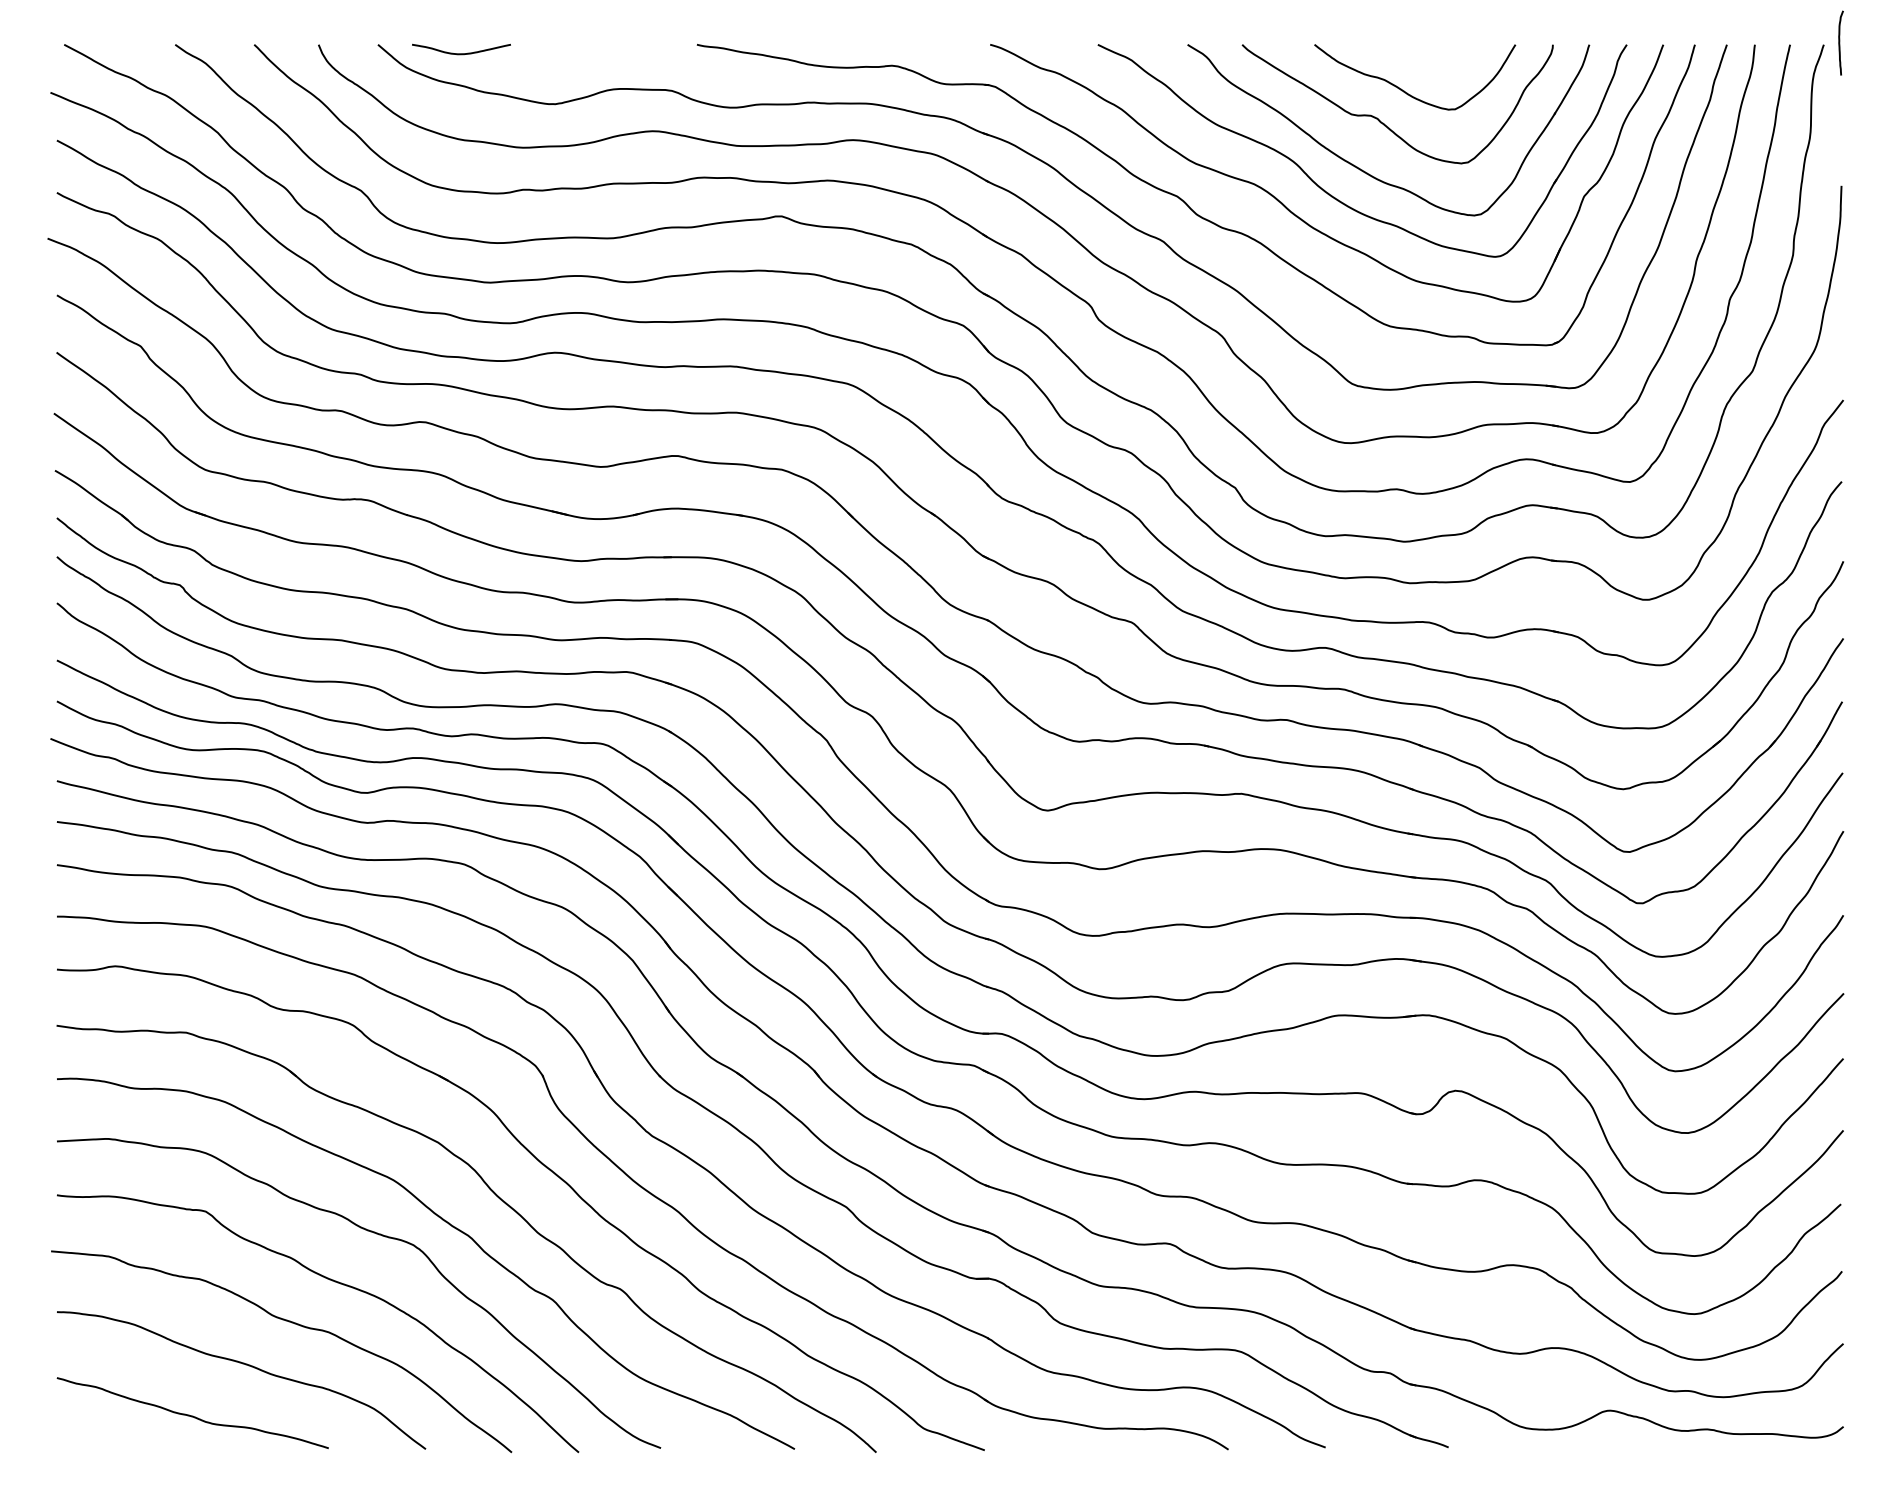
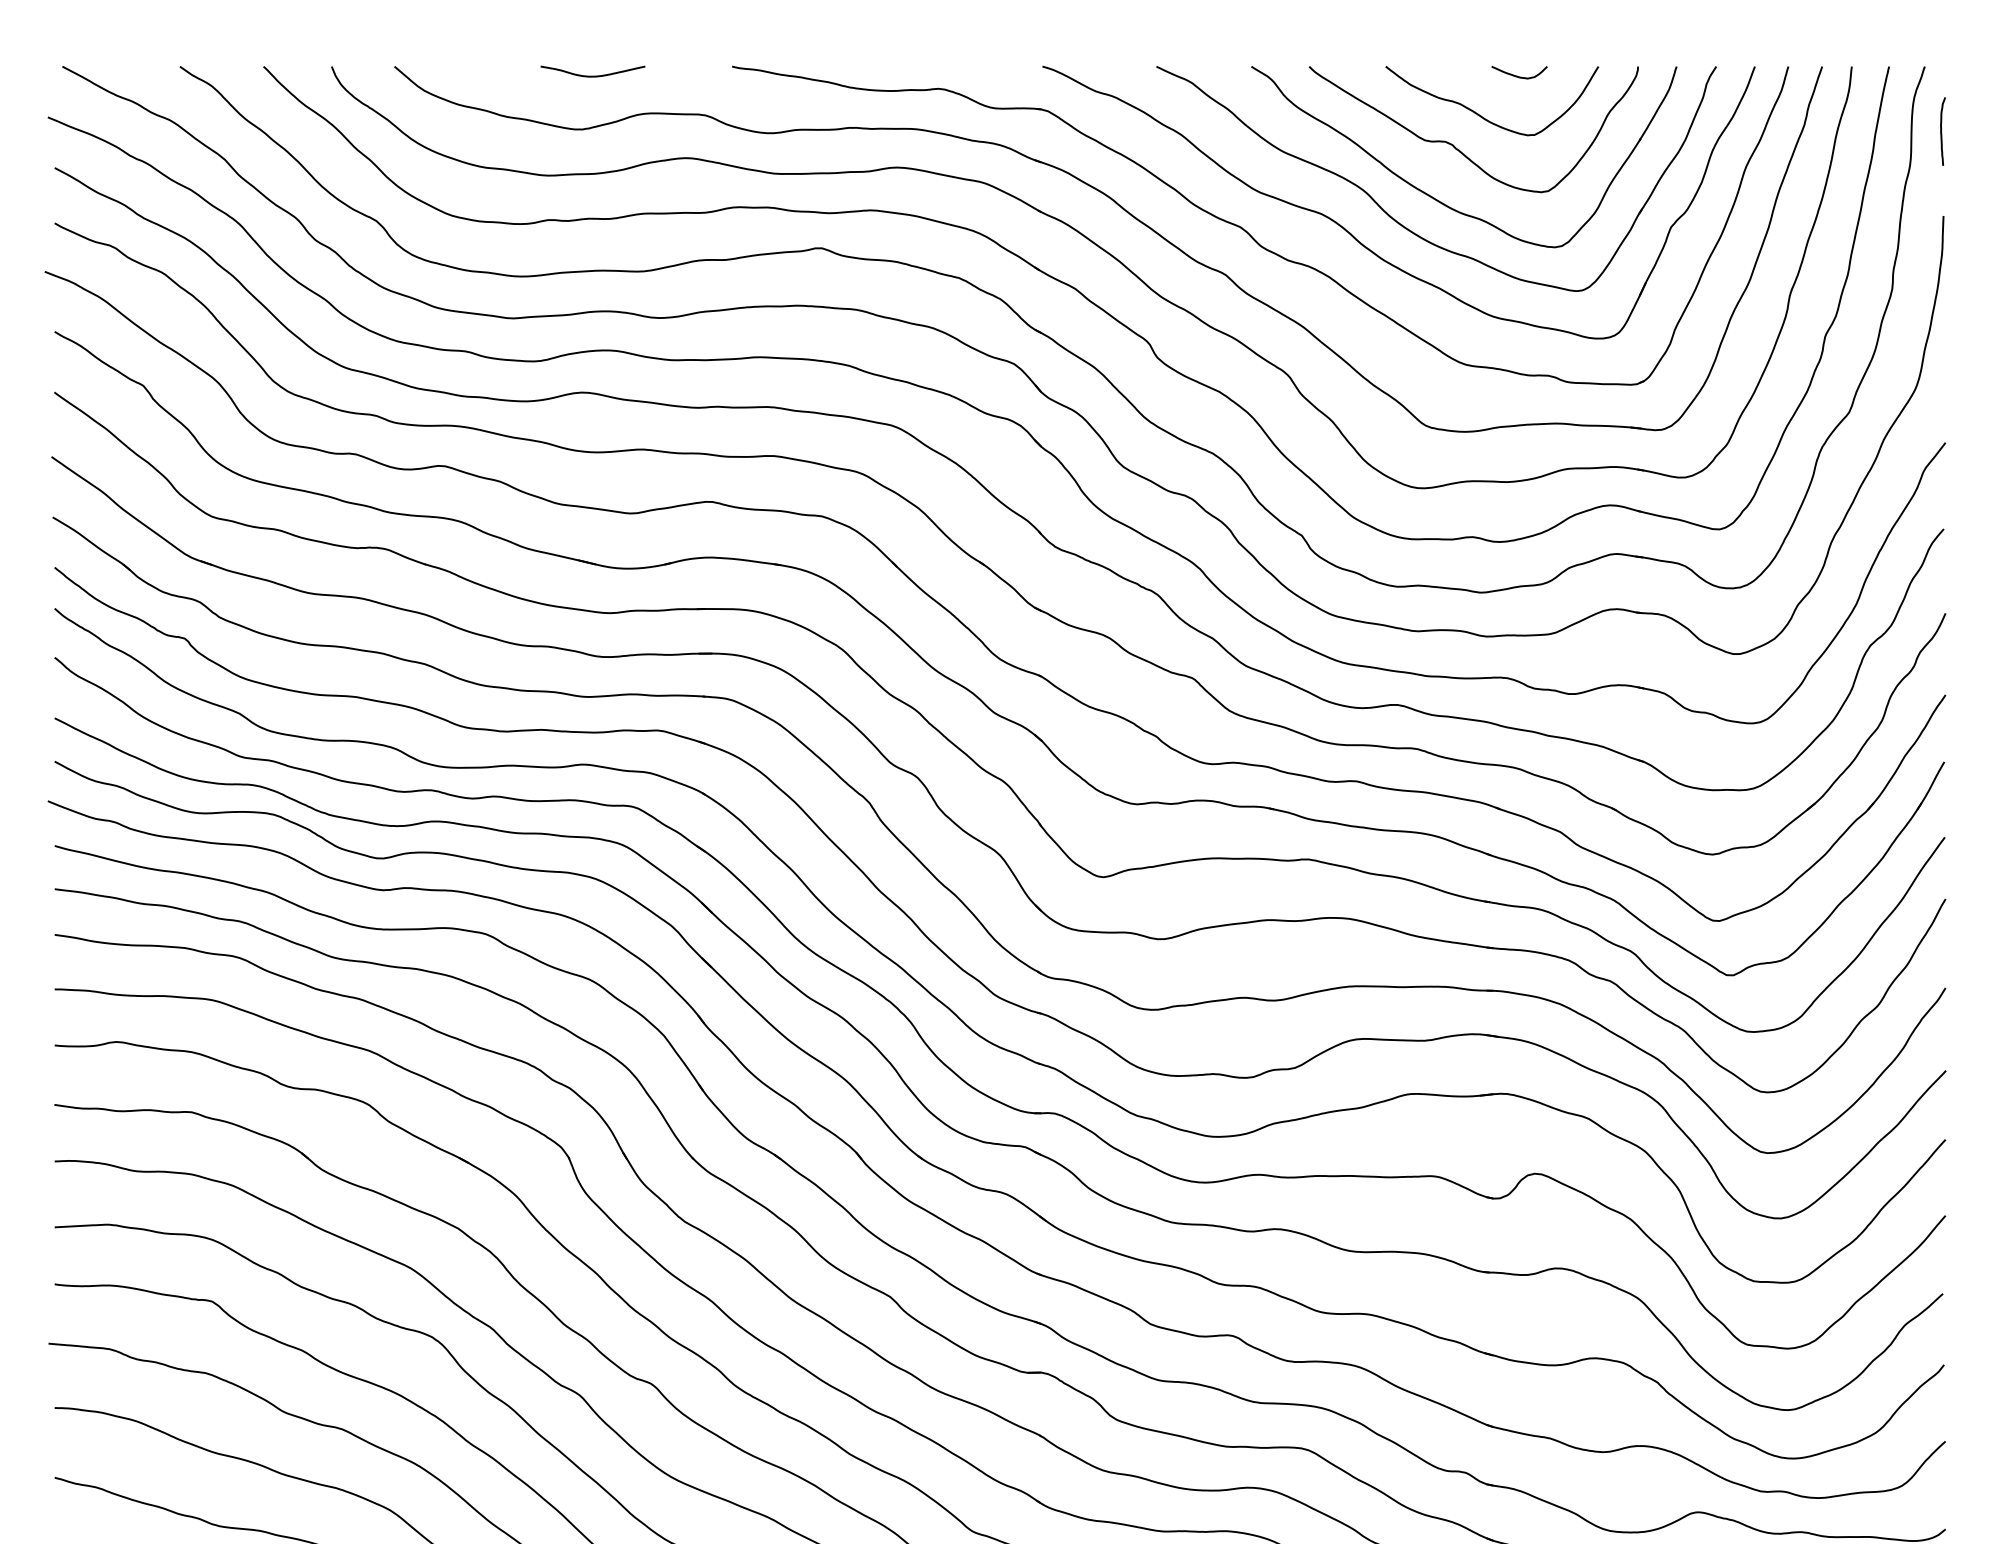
curve: (1840, 42) -> (1942, 130), moved
curve: (461, 53) -> (592, 75), moved
curve: (1440, 53) -> (1519, 75), added

